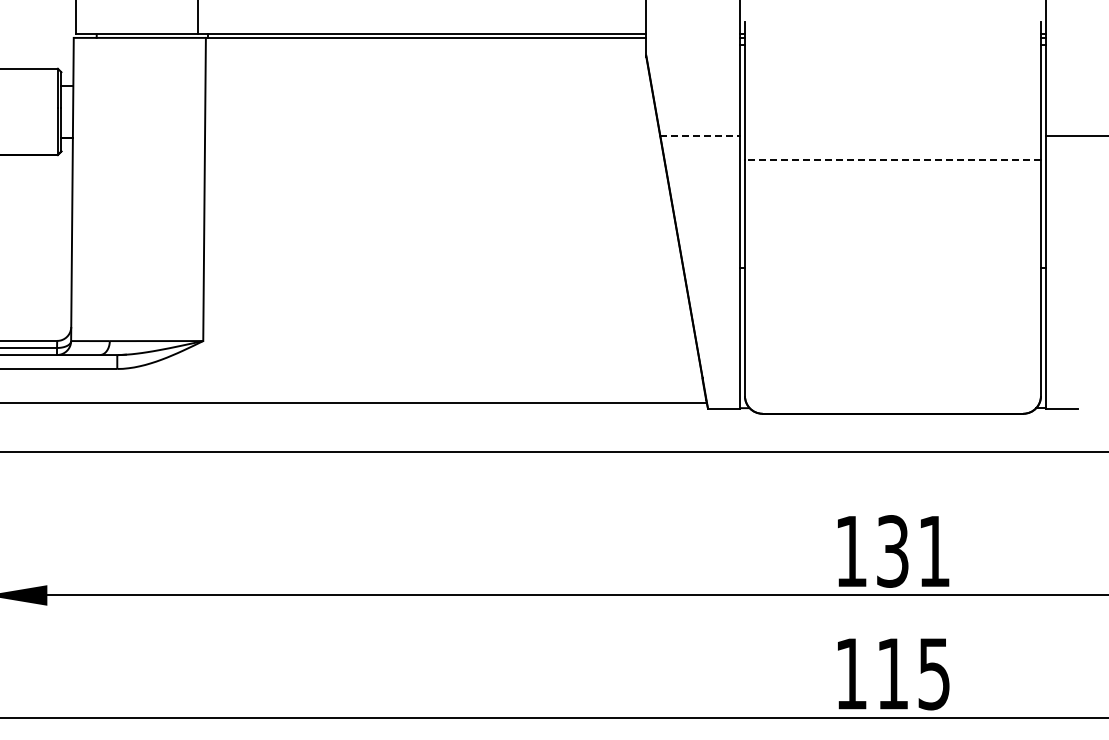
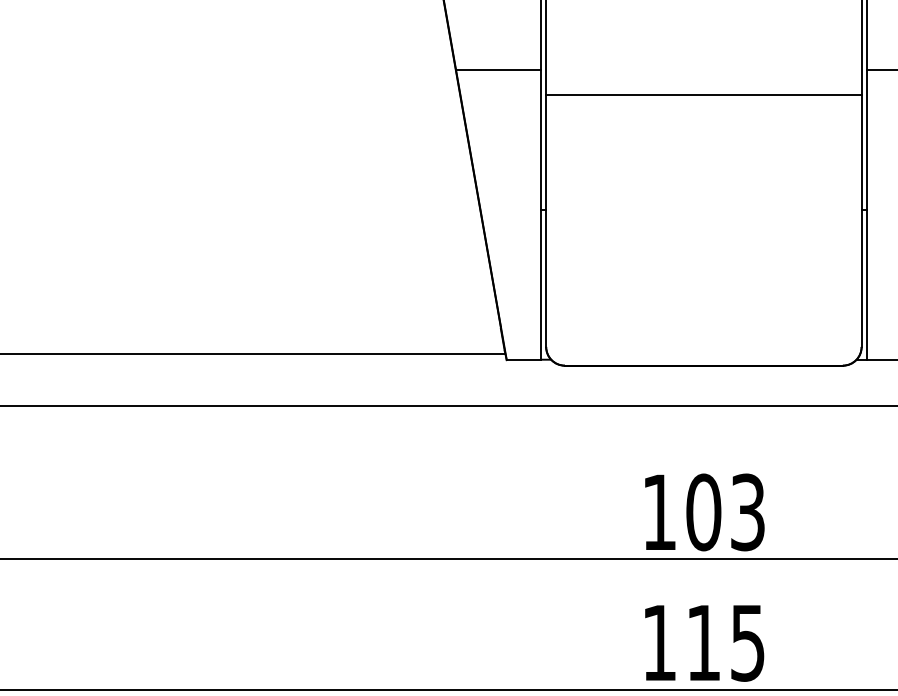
line: (700, 136) -> (498, 70), dashed -> solid
line: (892, 159) -> (703, 94), dashed -> solid
text: (912, 551) -> (724, 512), 131 -> 103

